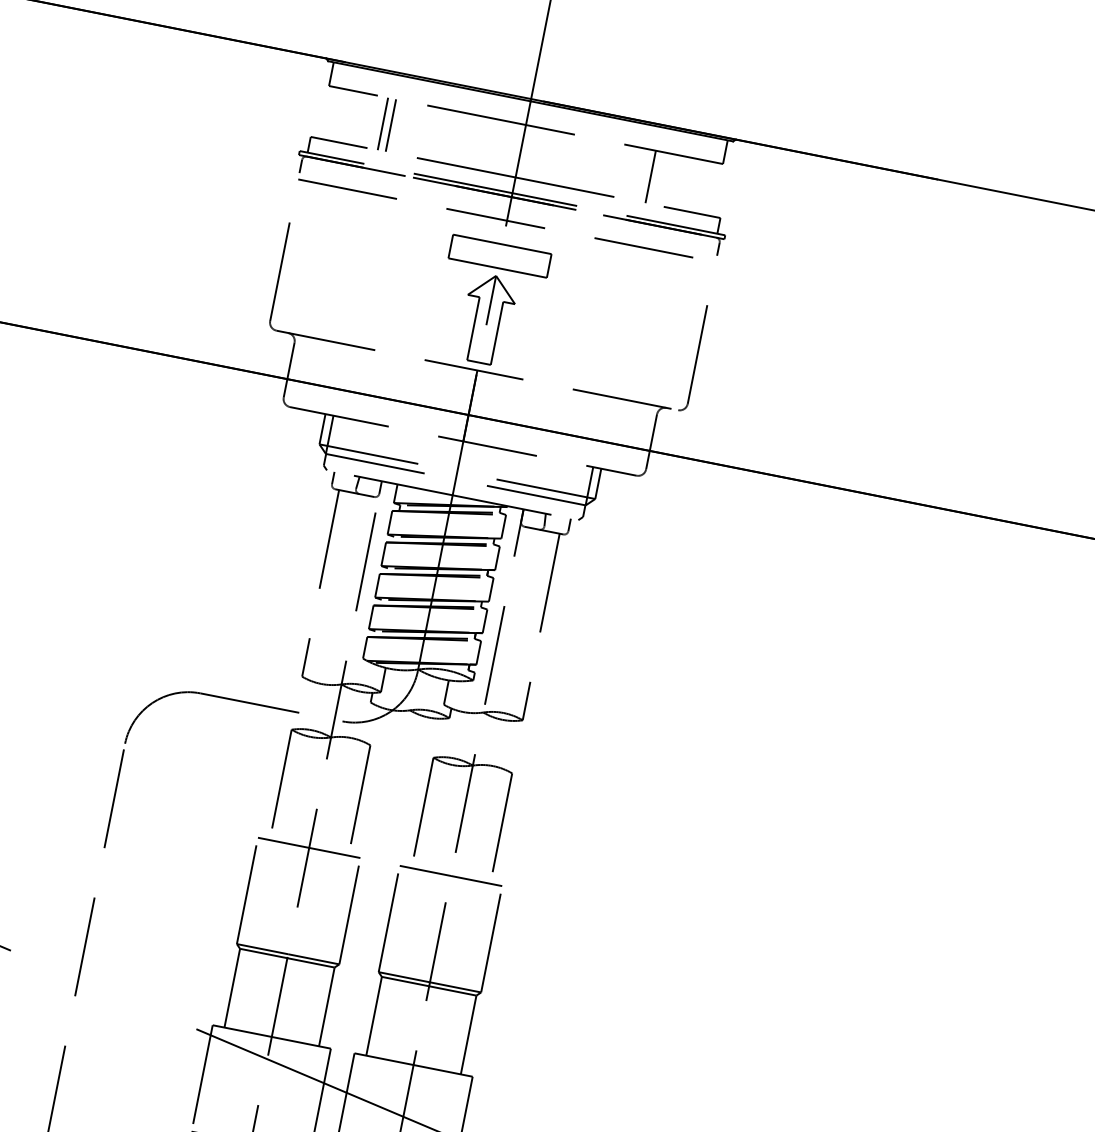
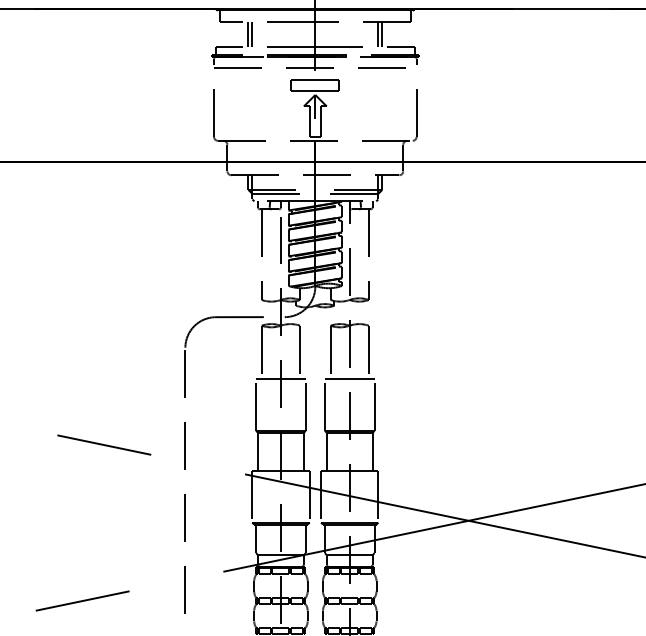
line: (659, 178) -> (382, 34), added

